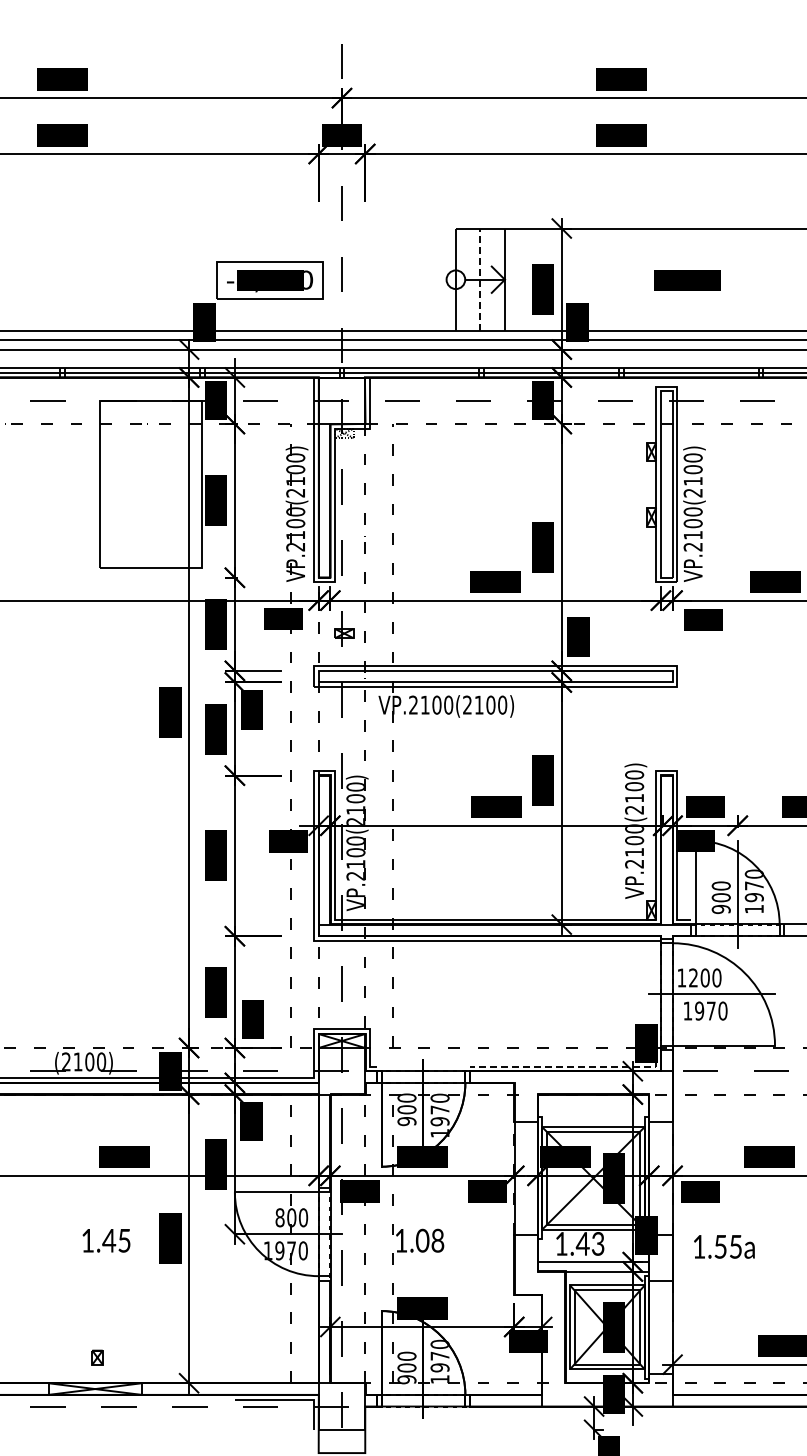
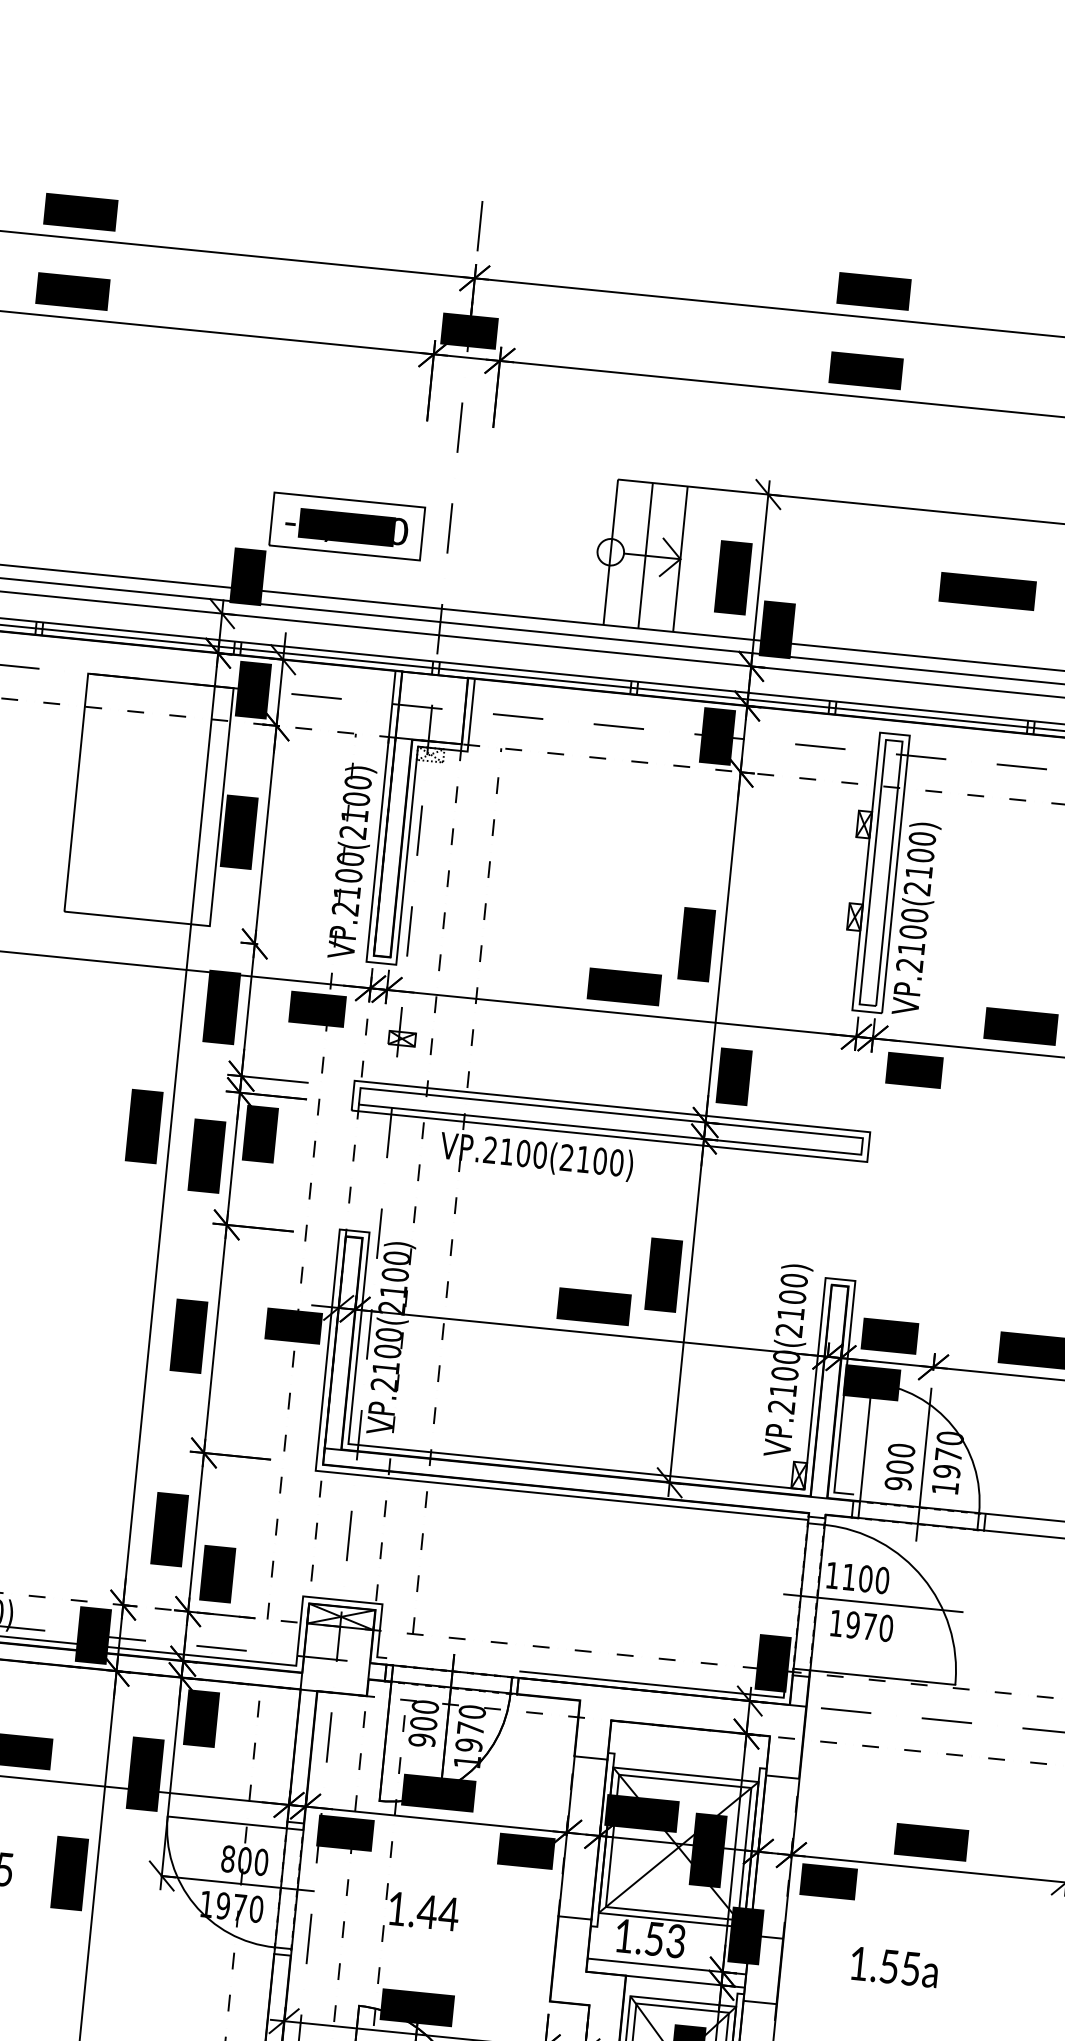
line: (480, 279) -> (645, 555), dashed -> solid
text: (687, 280) -> (987, 590), moved
text: (693, 977) -> (849, 1576), 1200 -> 1100
line: (571, 1066) -> (663, 1685), dashed -> solid
text: (429, 1240) -> (437, 1912), 1.08 -> 1.44
text: (582, 1243) -> (653, 1938), 1.43 -> 1.53
text: (724, 1246) -> (894, 1966), moved

